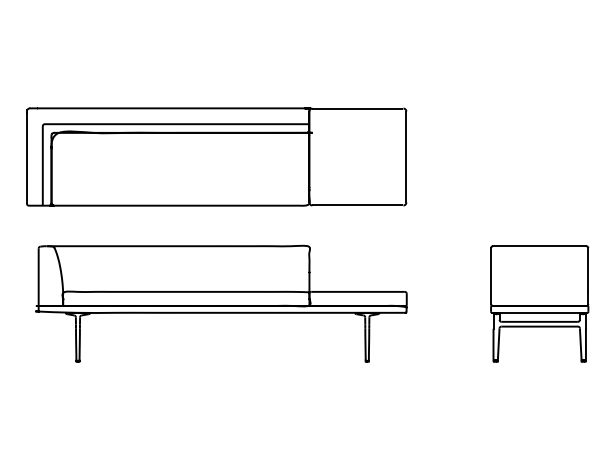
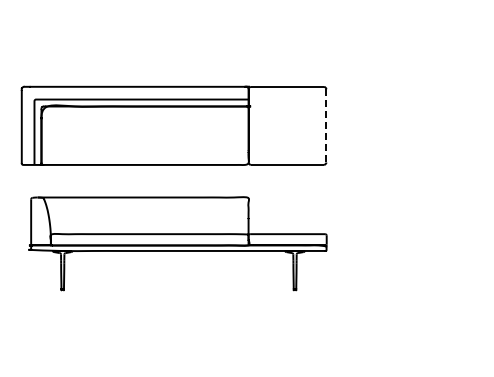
line: (406, 156) -> (326, 125), solid -> dashed
part: (539, 303) -> (433, 243), removed

